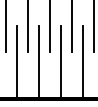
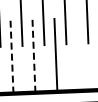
line: (16, 61) -> (11, 56), solid -> dashed
line: (38, 61) -> (33, 55), solid -> dashed
line: (82, 61) -> (77, 53), removed

